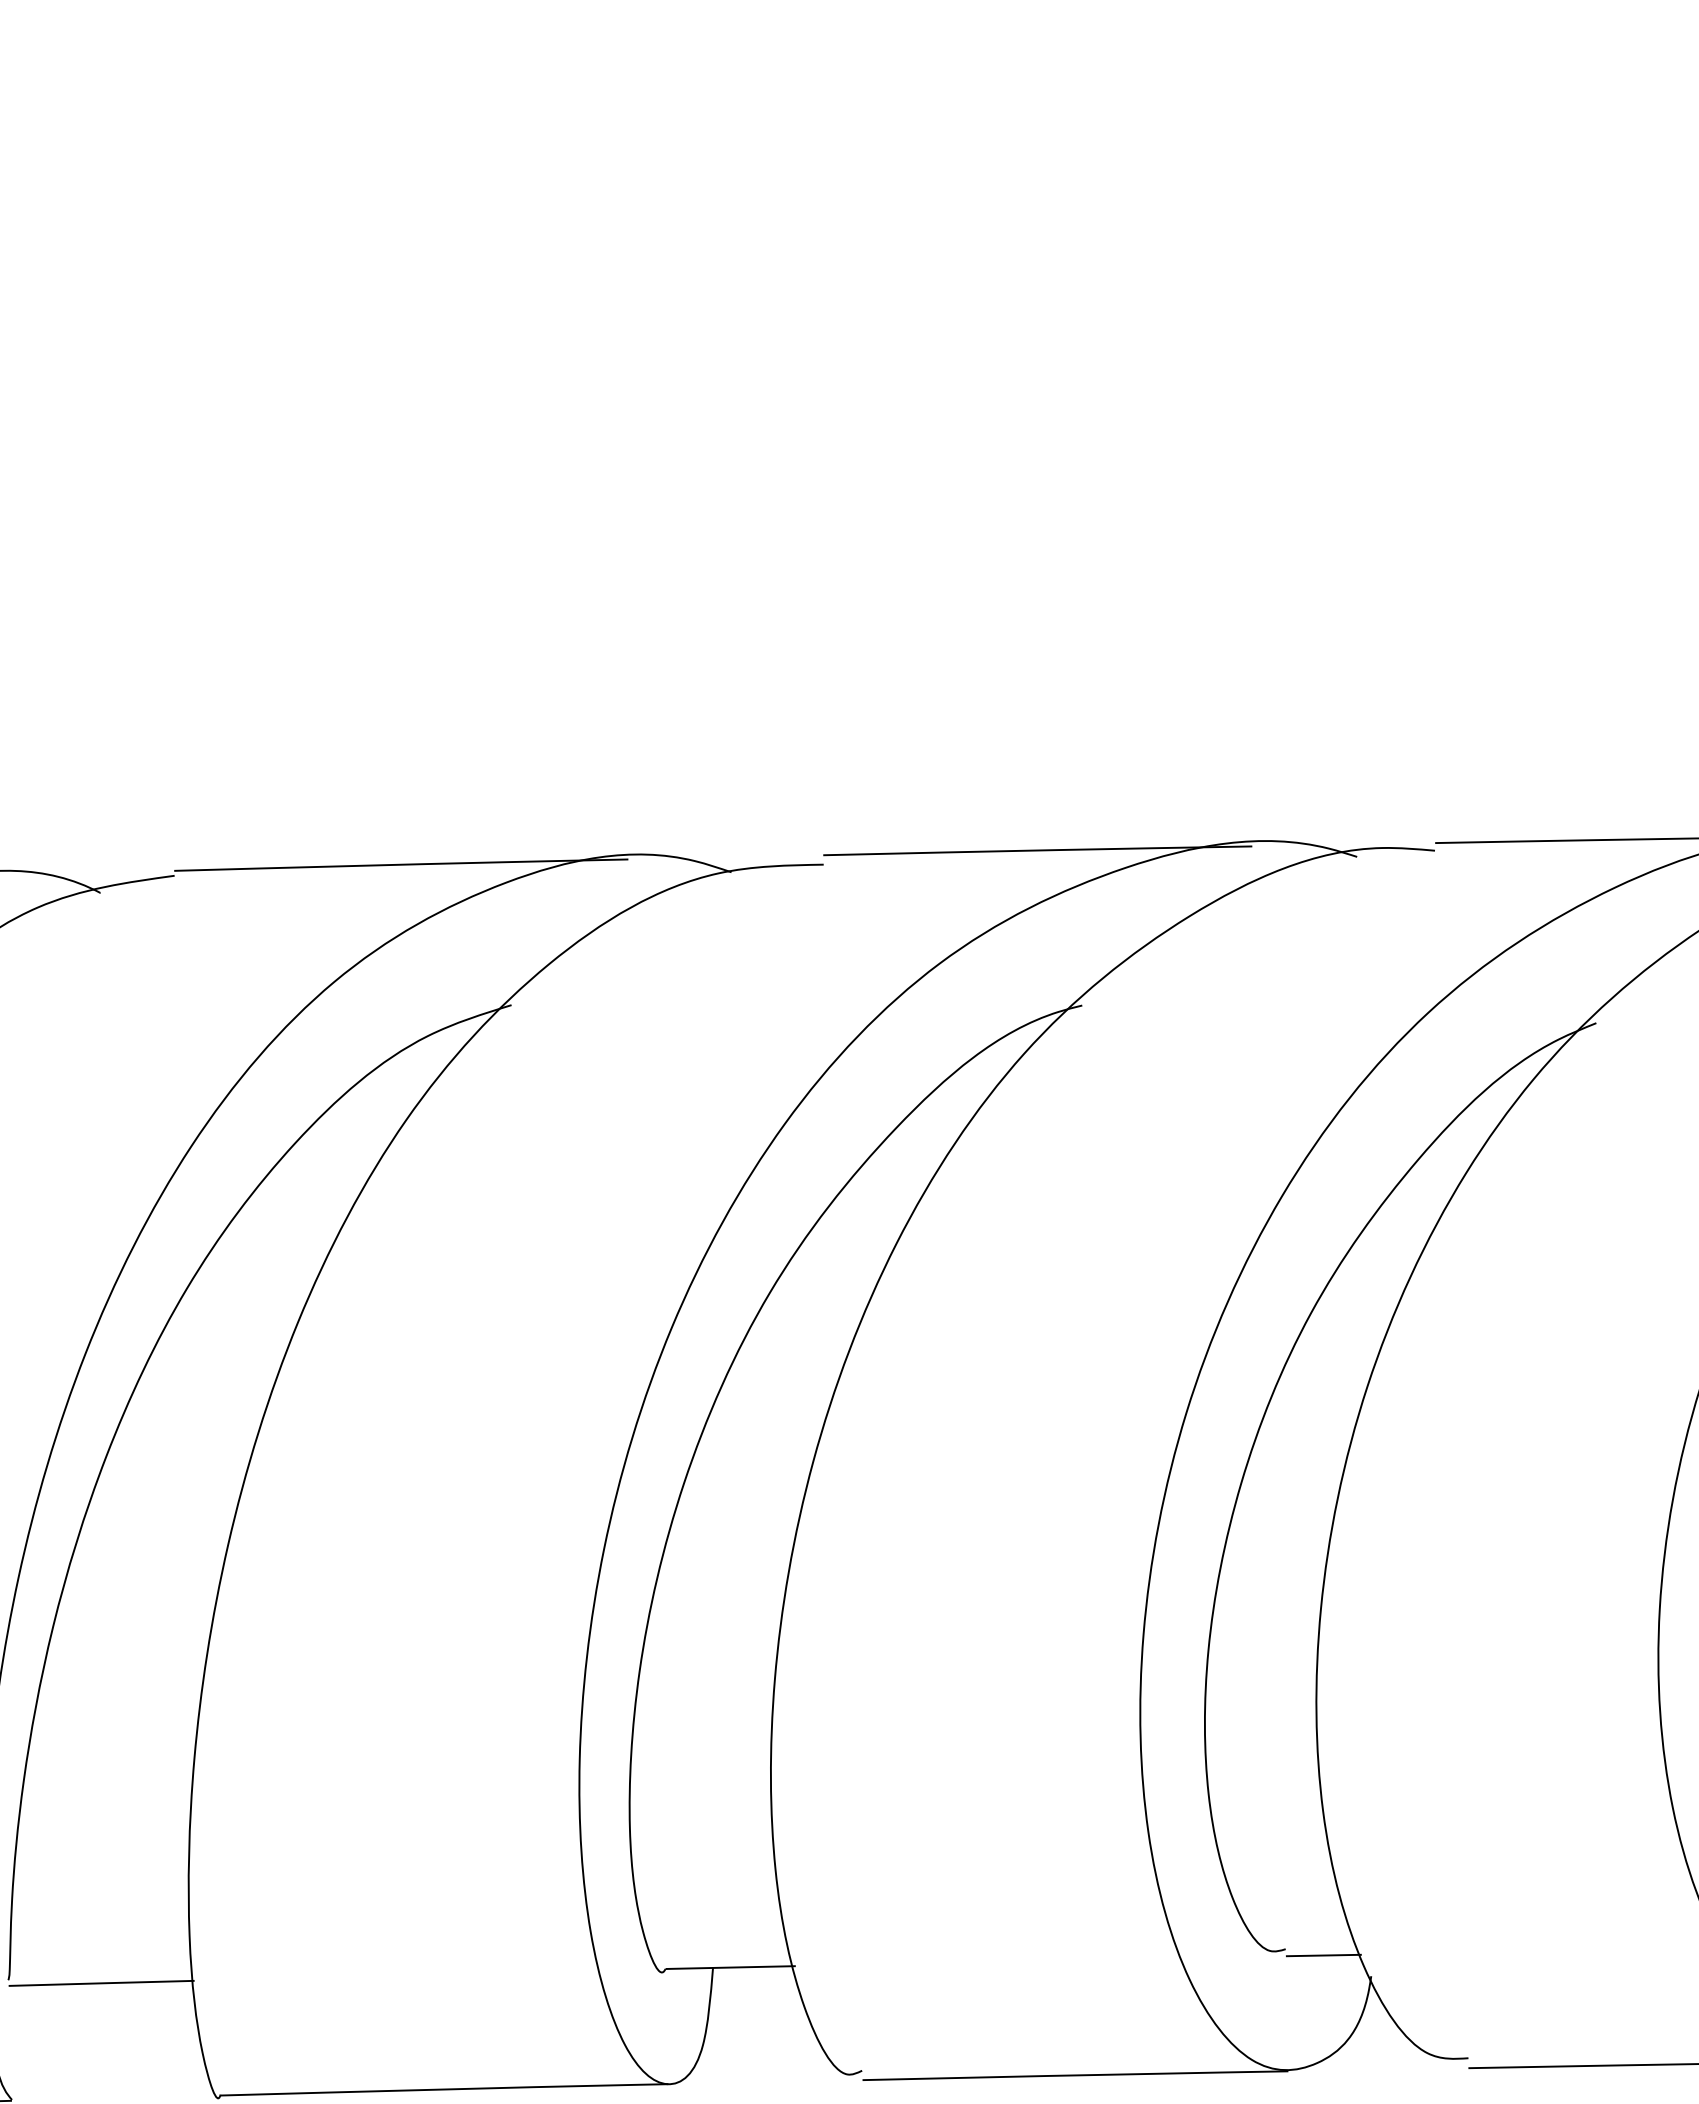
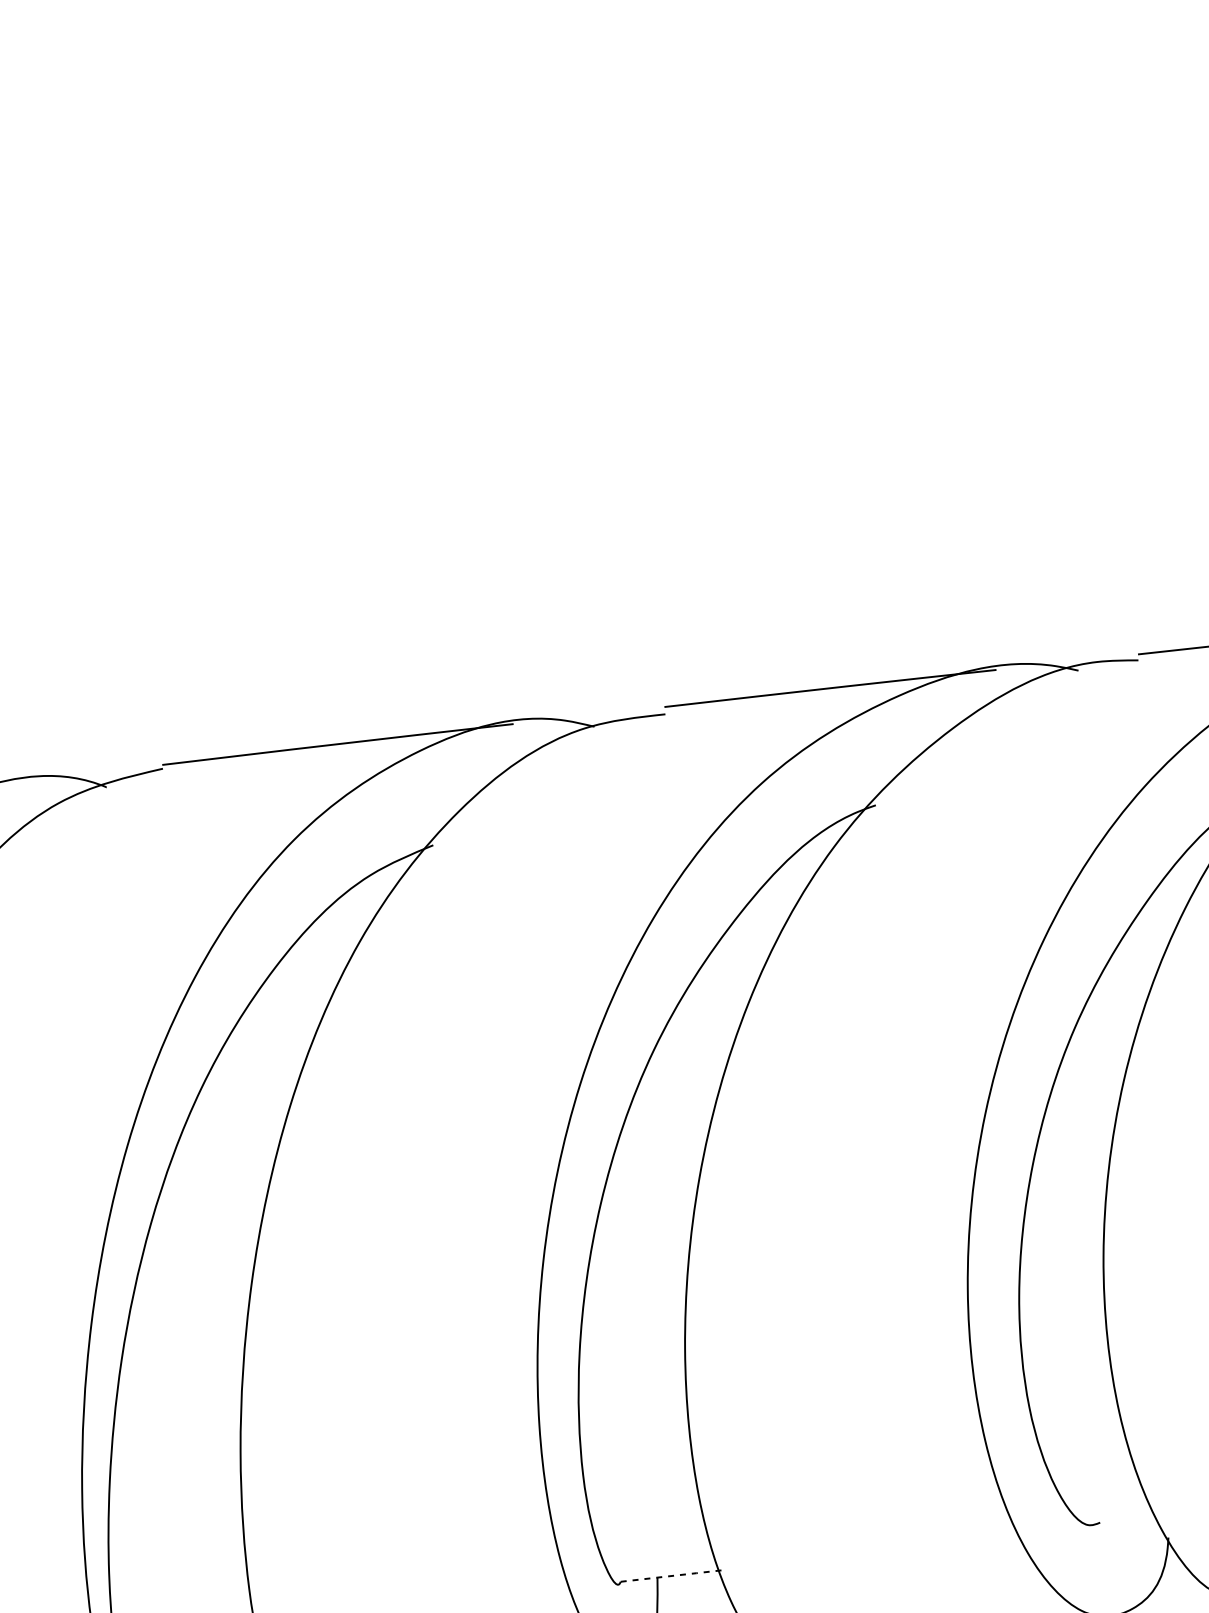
line: (1323, 1955) -> (1129, 1524), removed
line: (731, 1967) -> (671, 1575), solid -> dashed

